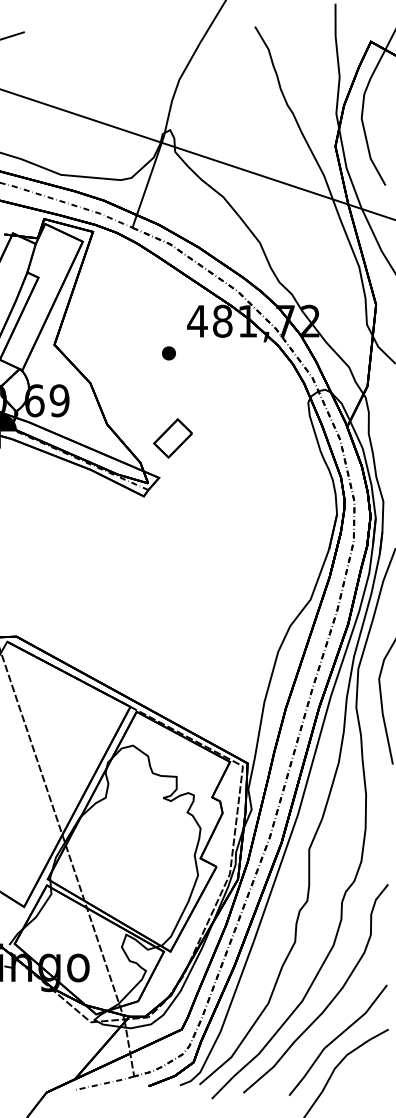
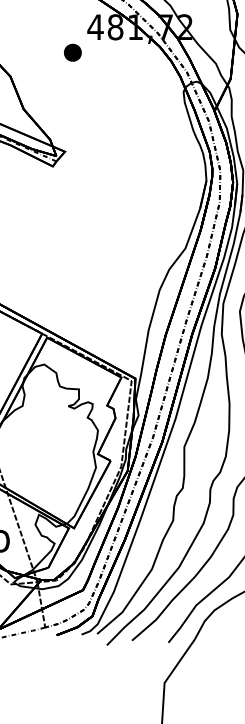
part: (168, 353) -> (72, 52), size x1.6
part: (172, 438) -> (75, 120), removed

